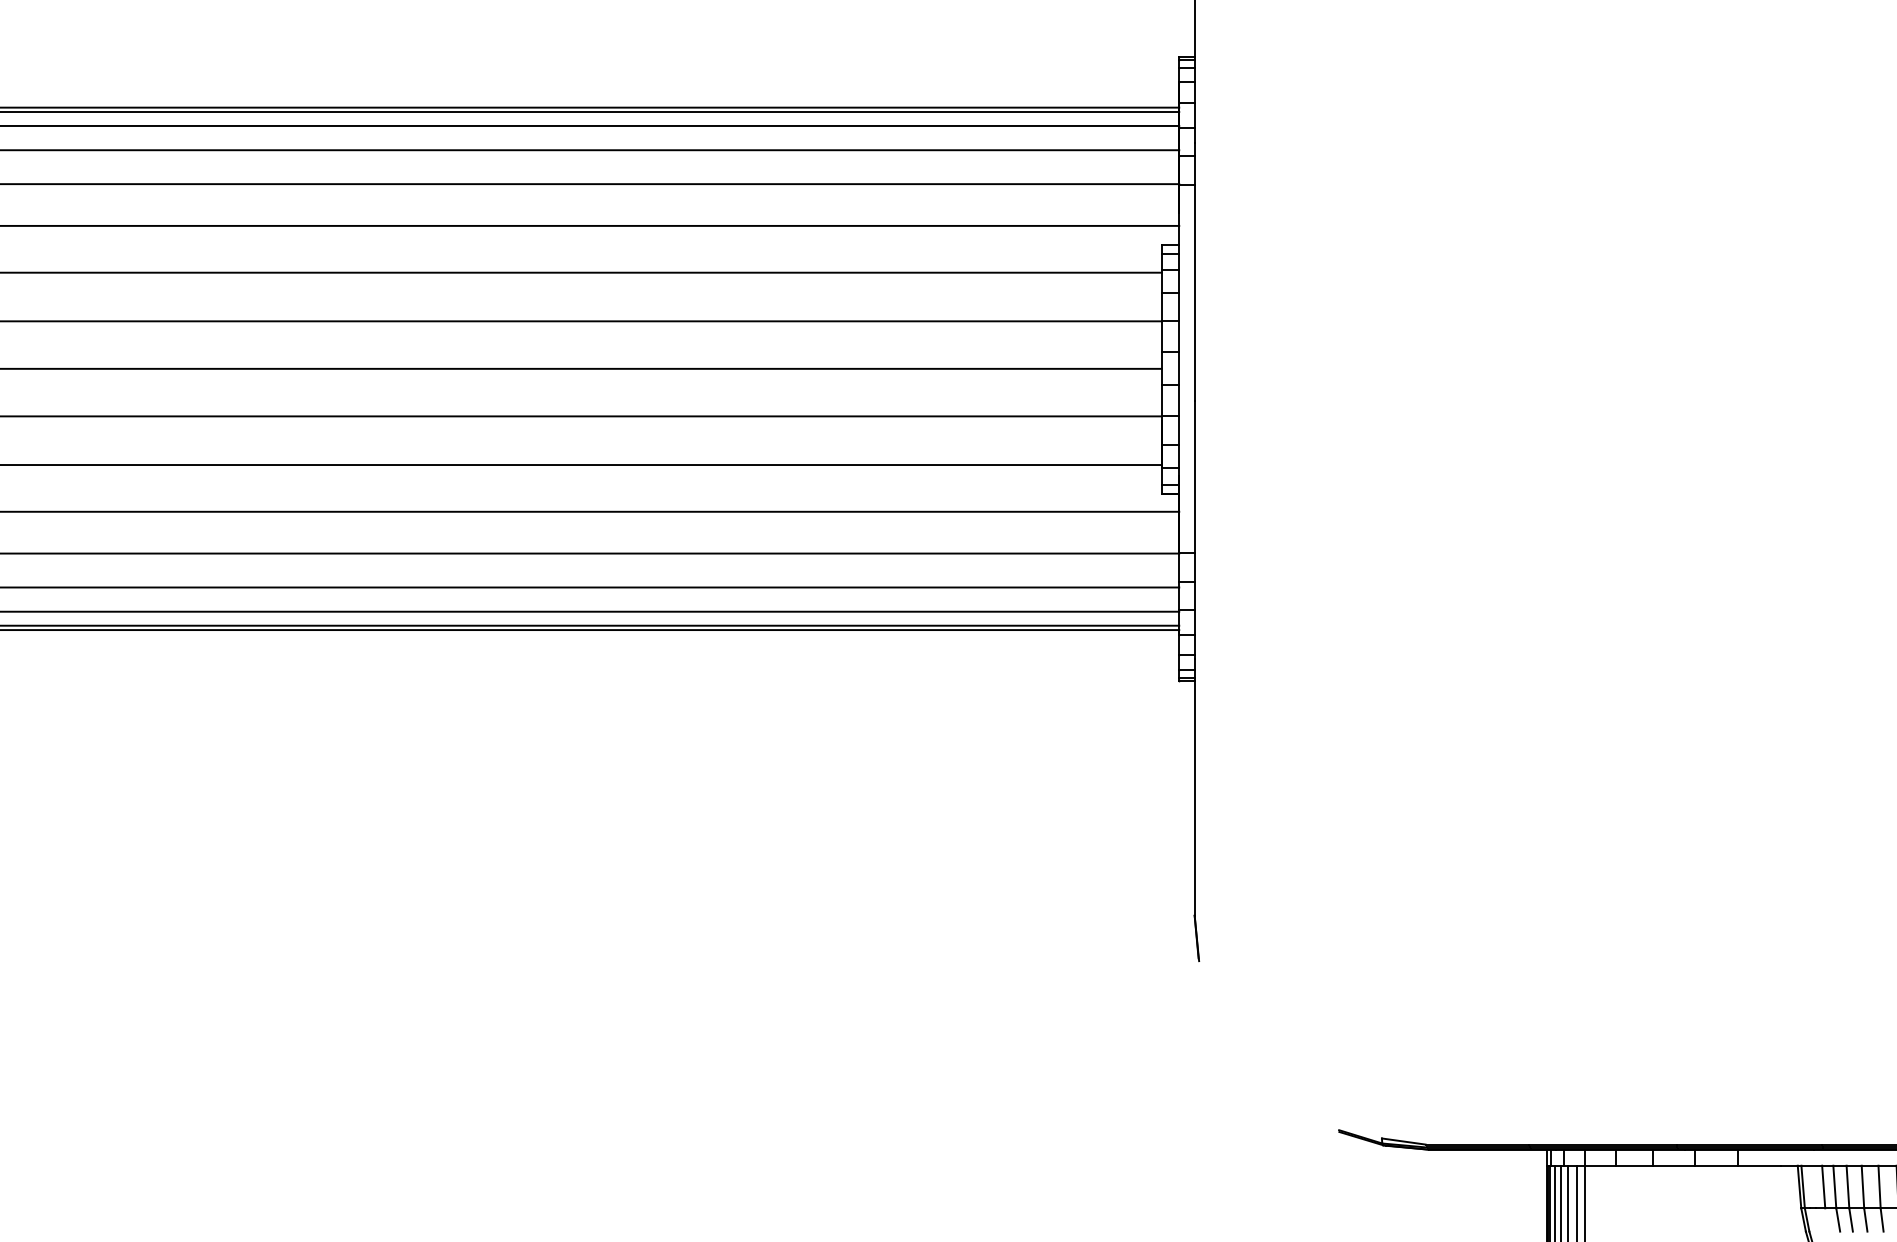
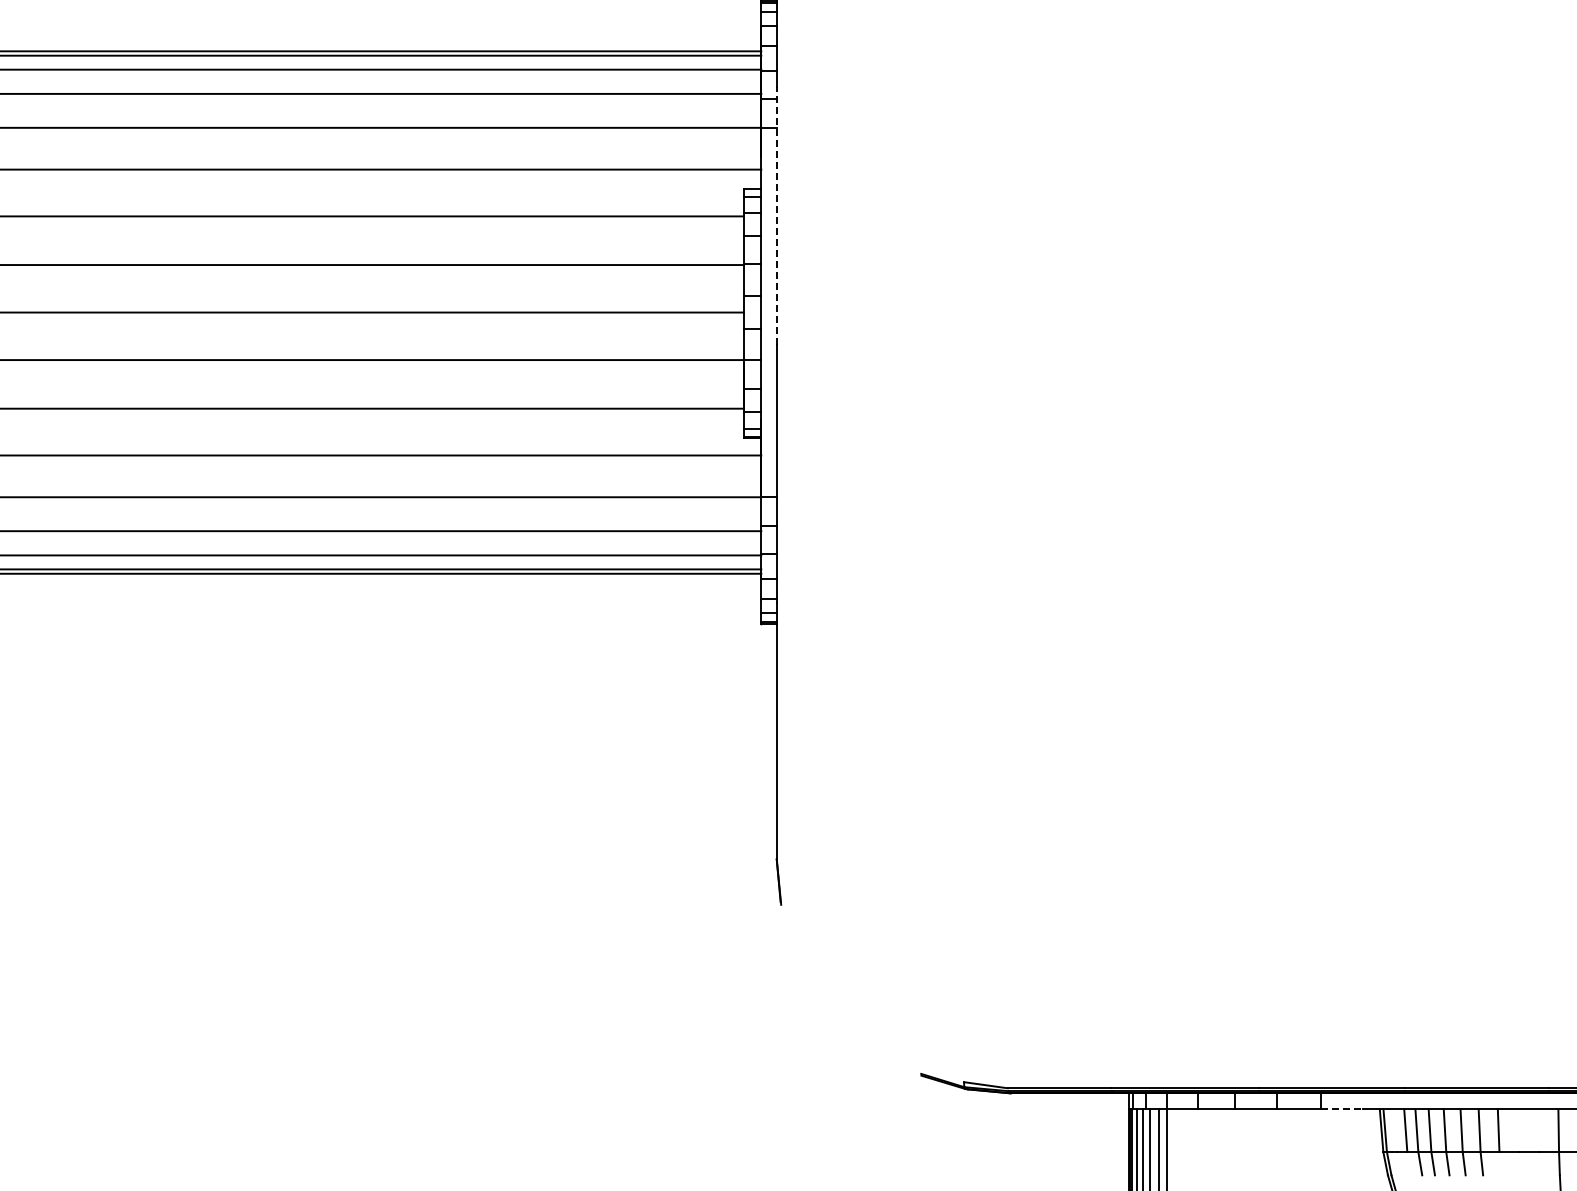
line: (1194, 271) -> (776, 215), solid -> dashed
line: (1760, 1165) -> (1342, 1109), solid -> dashed

